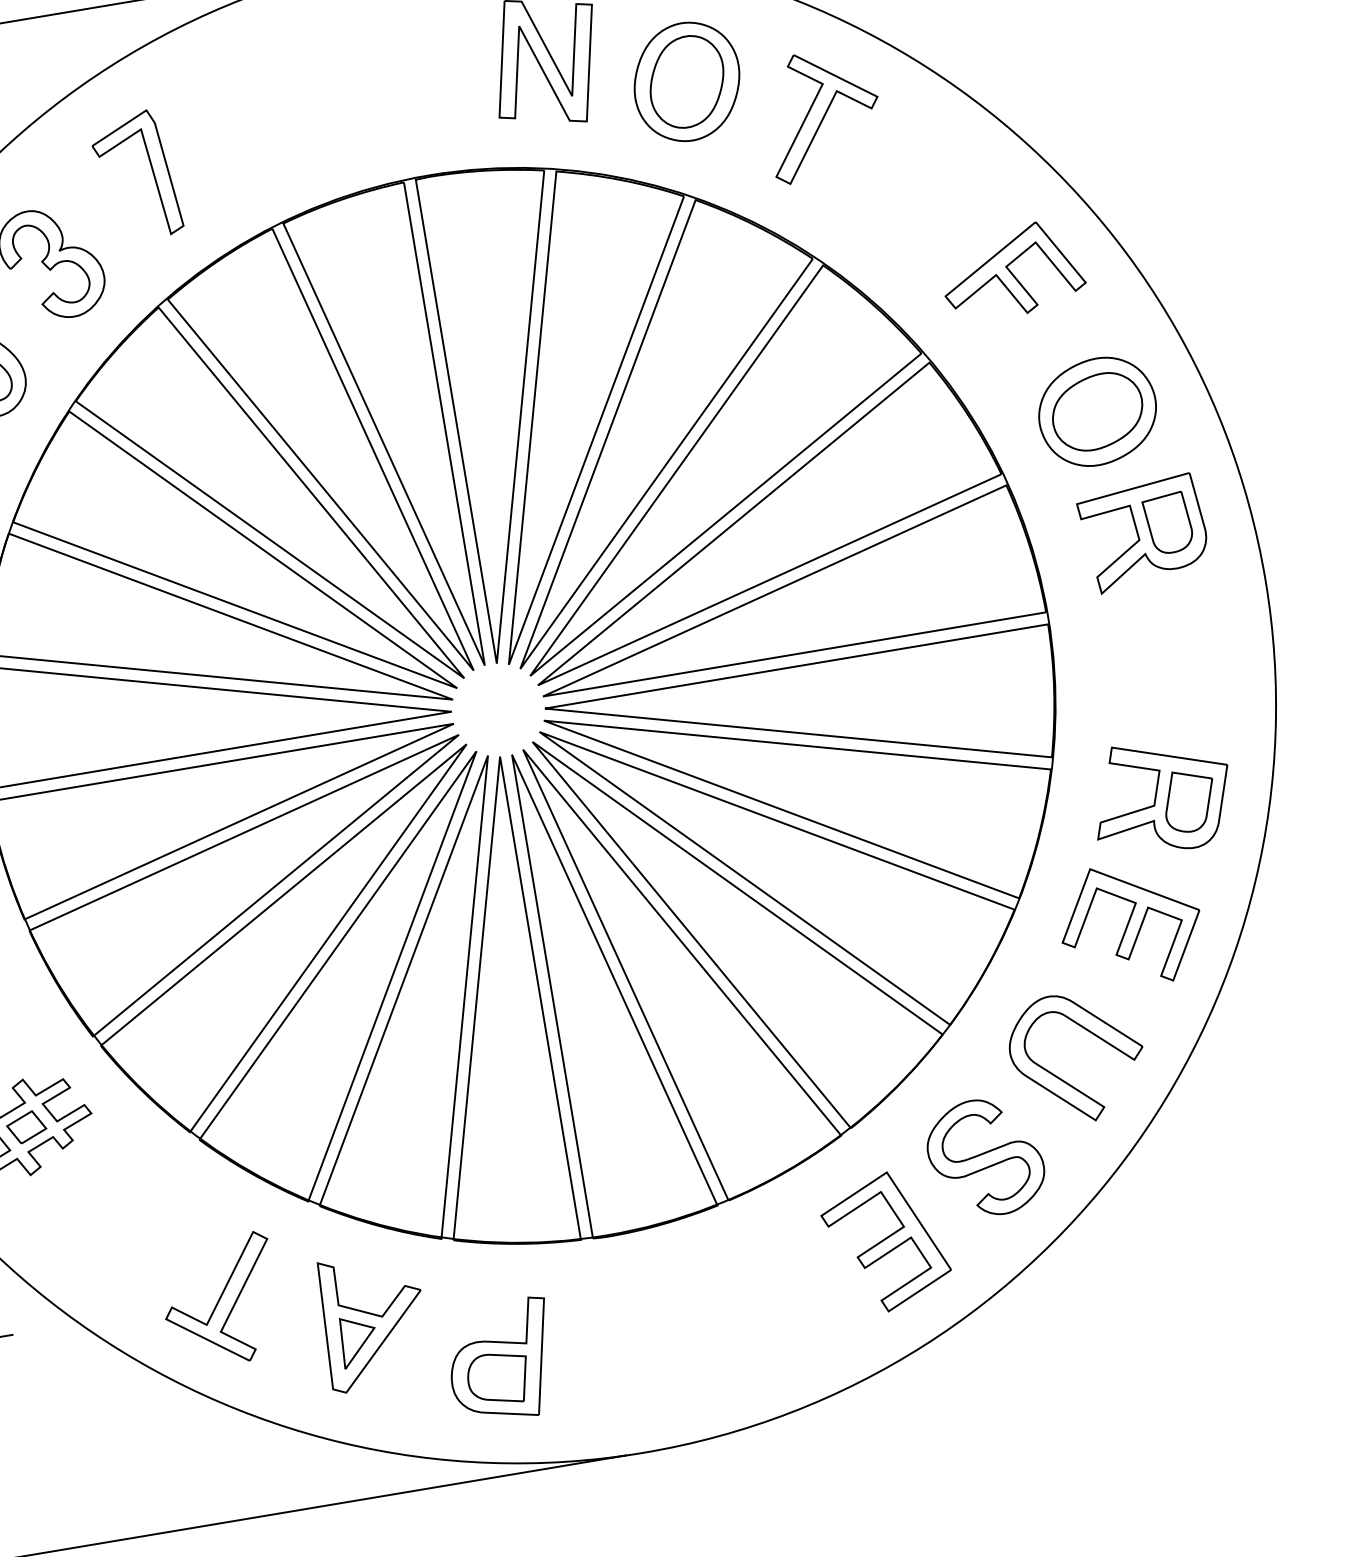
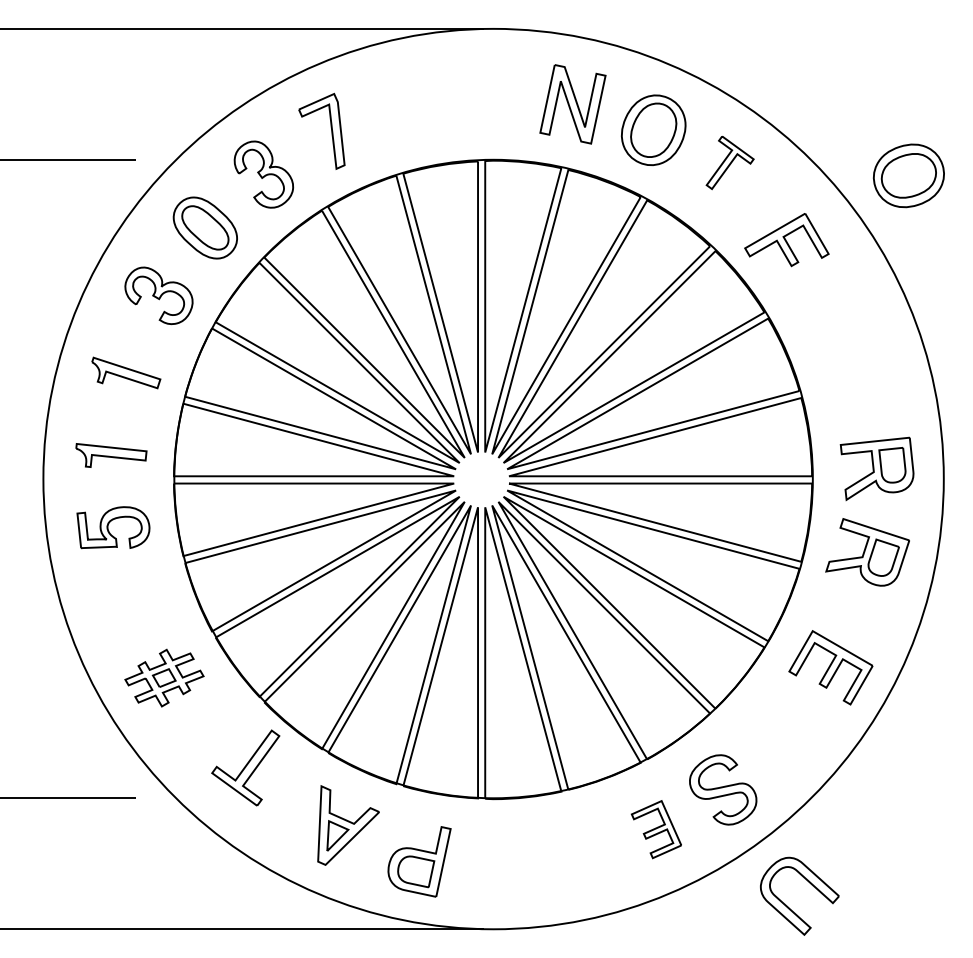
part: (821, 114) -> (729, 162), size x0.7
part: (1012, 271) -> (786, 240), moved
part: (1096, 411) -> (908, 175), moved
part: (1142, 533) -> (876, 468), moved
part: (1161, 796) -> (867, 552), moved
part: (1091, 1035) -> (810, 884), moved
part: (885, 1241) -> (656, 829), size x0.7
part: (219, 1300) -> (245, 767), moved

